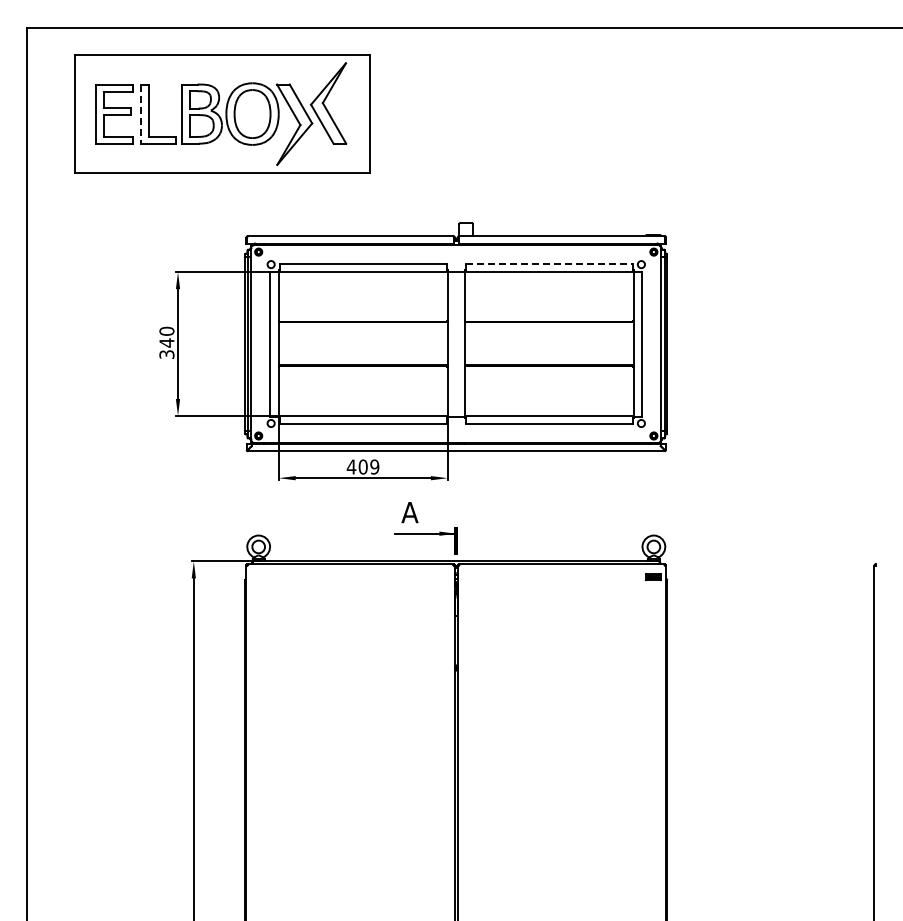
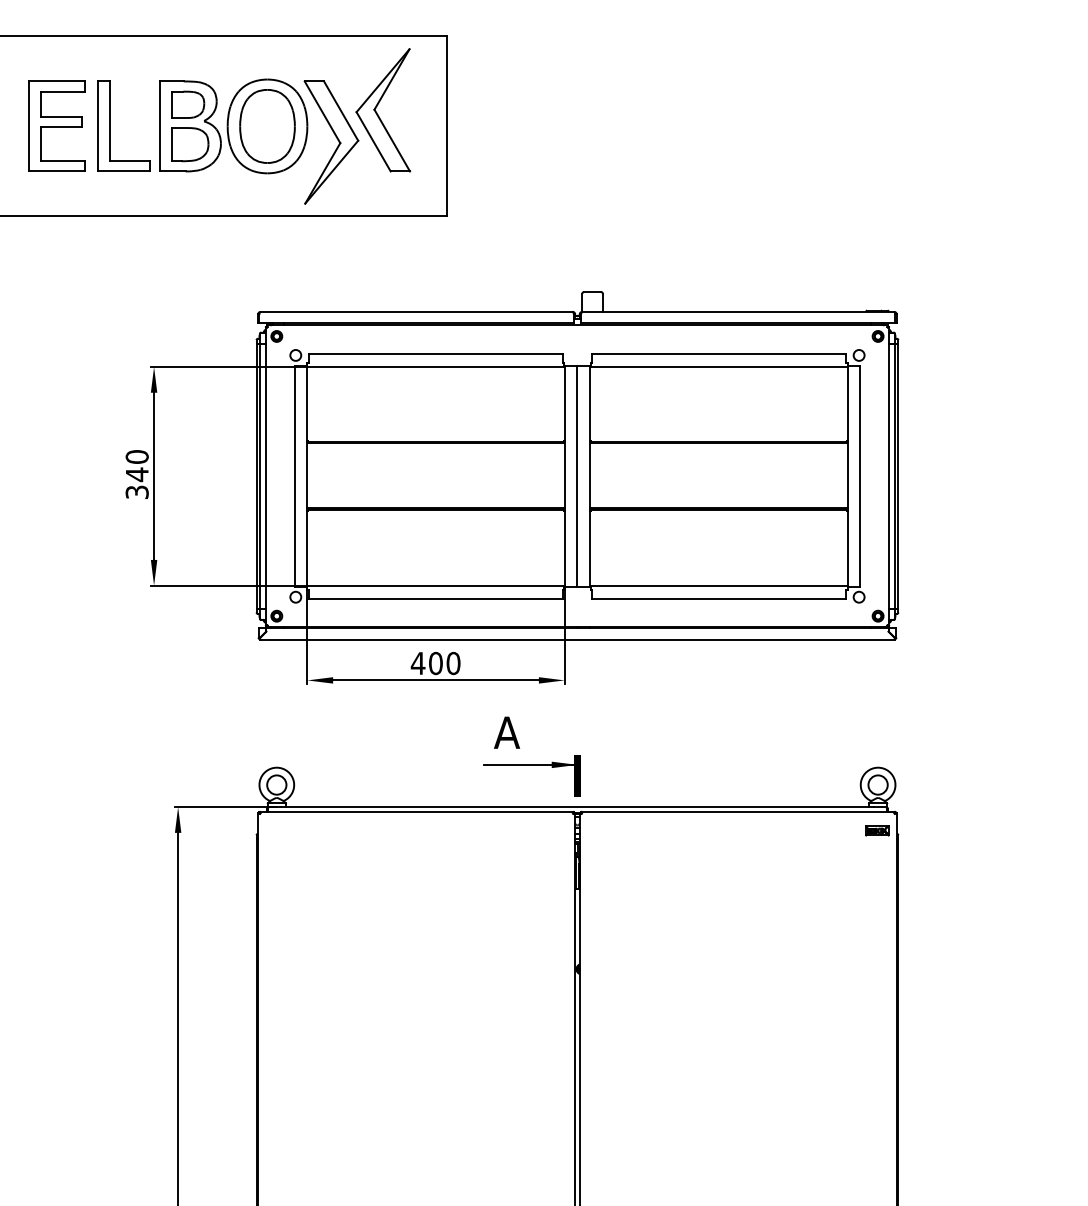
line: (141, 114) -> (98, 127), dashed -> solid
line: (549, 263) -> (719, 353), dashed -> solid
line: (456, 343) -> (577, 475), added
text: (374, 466) -> (453, 662), 409 -> 400

